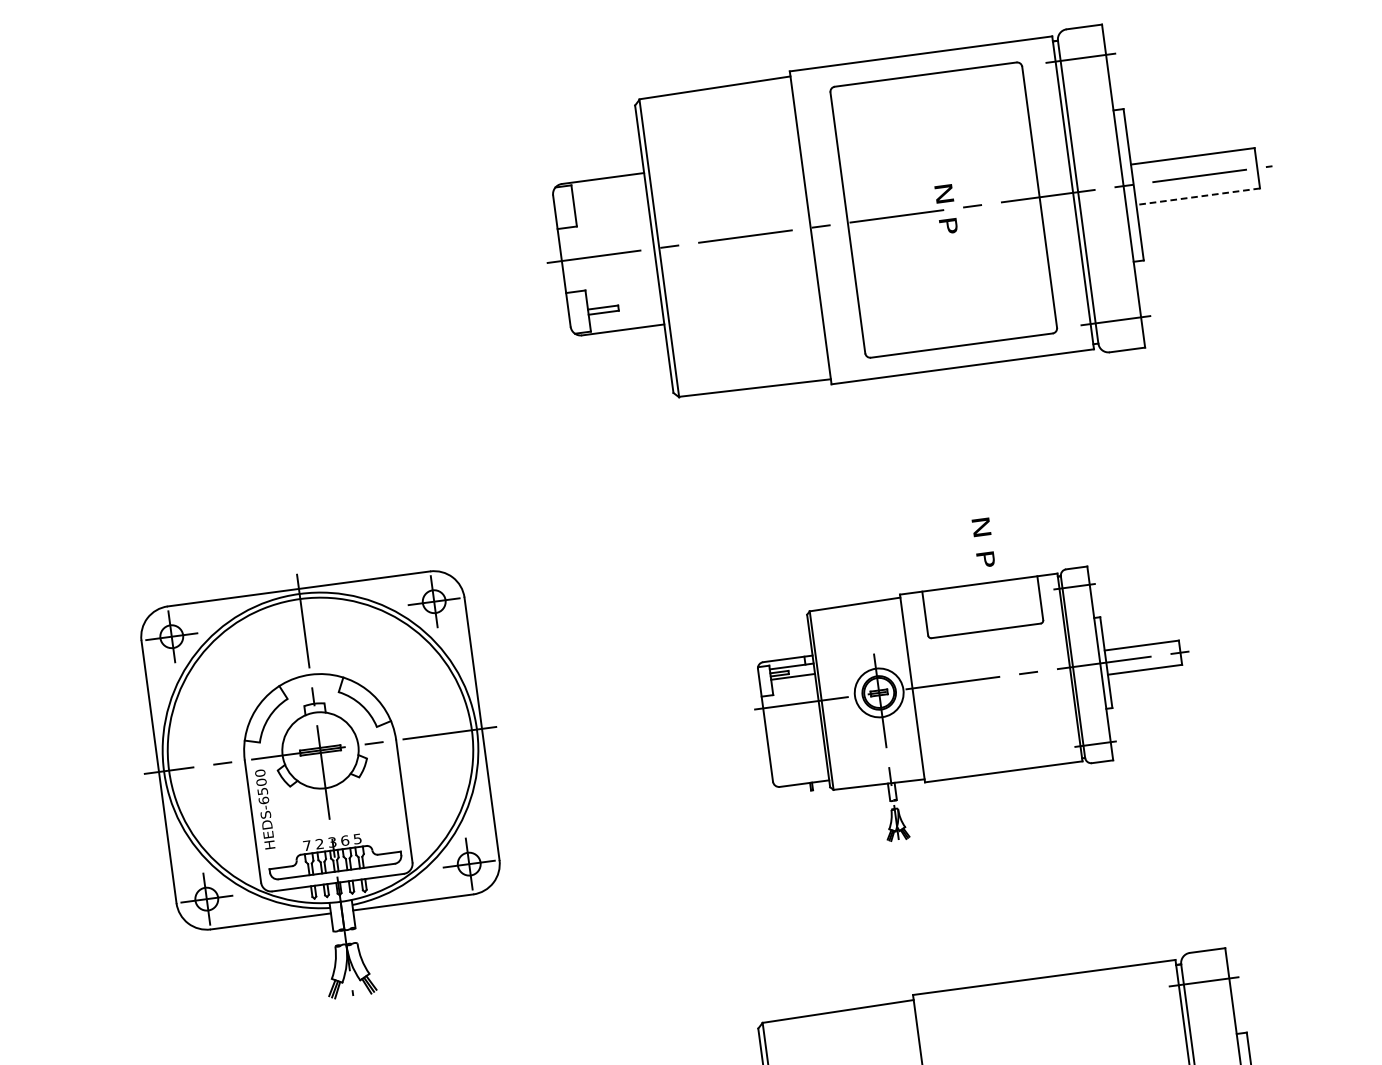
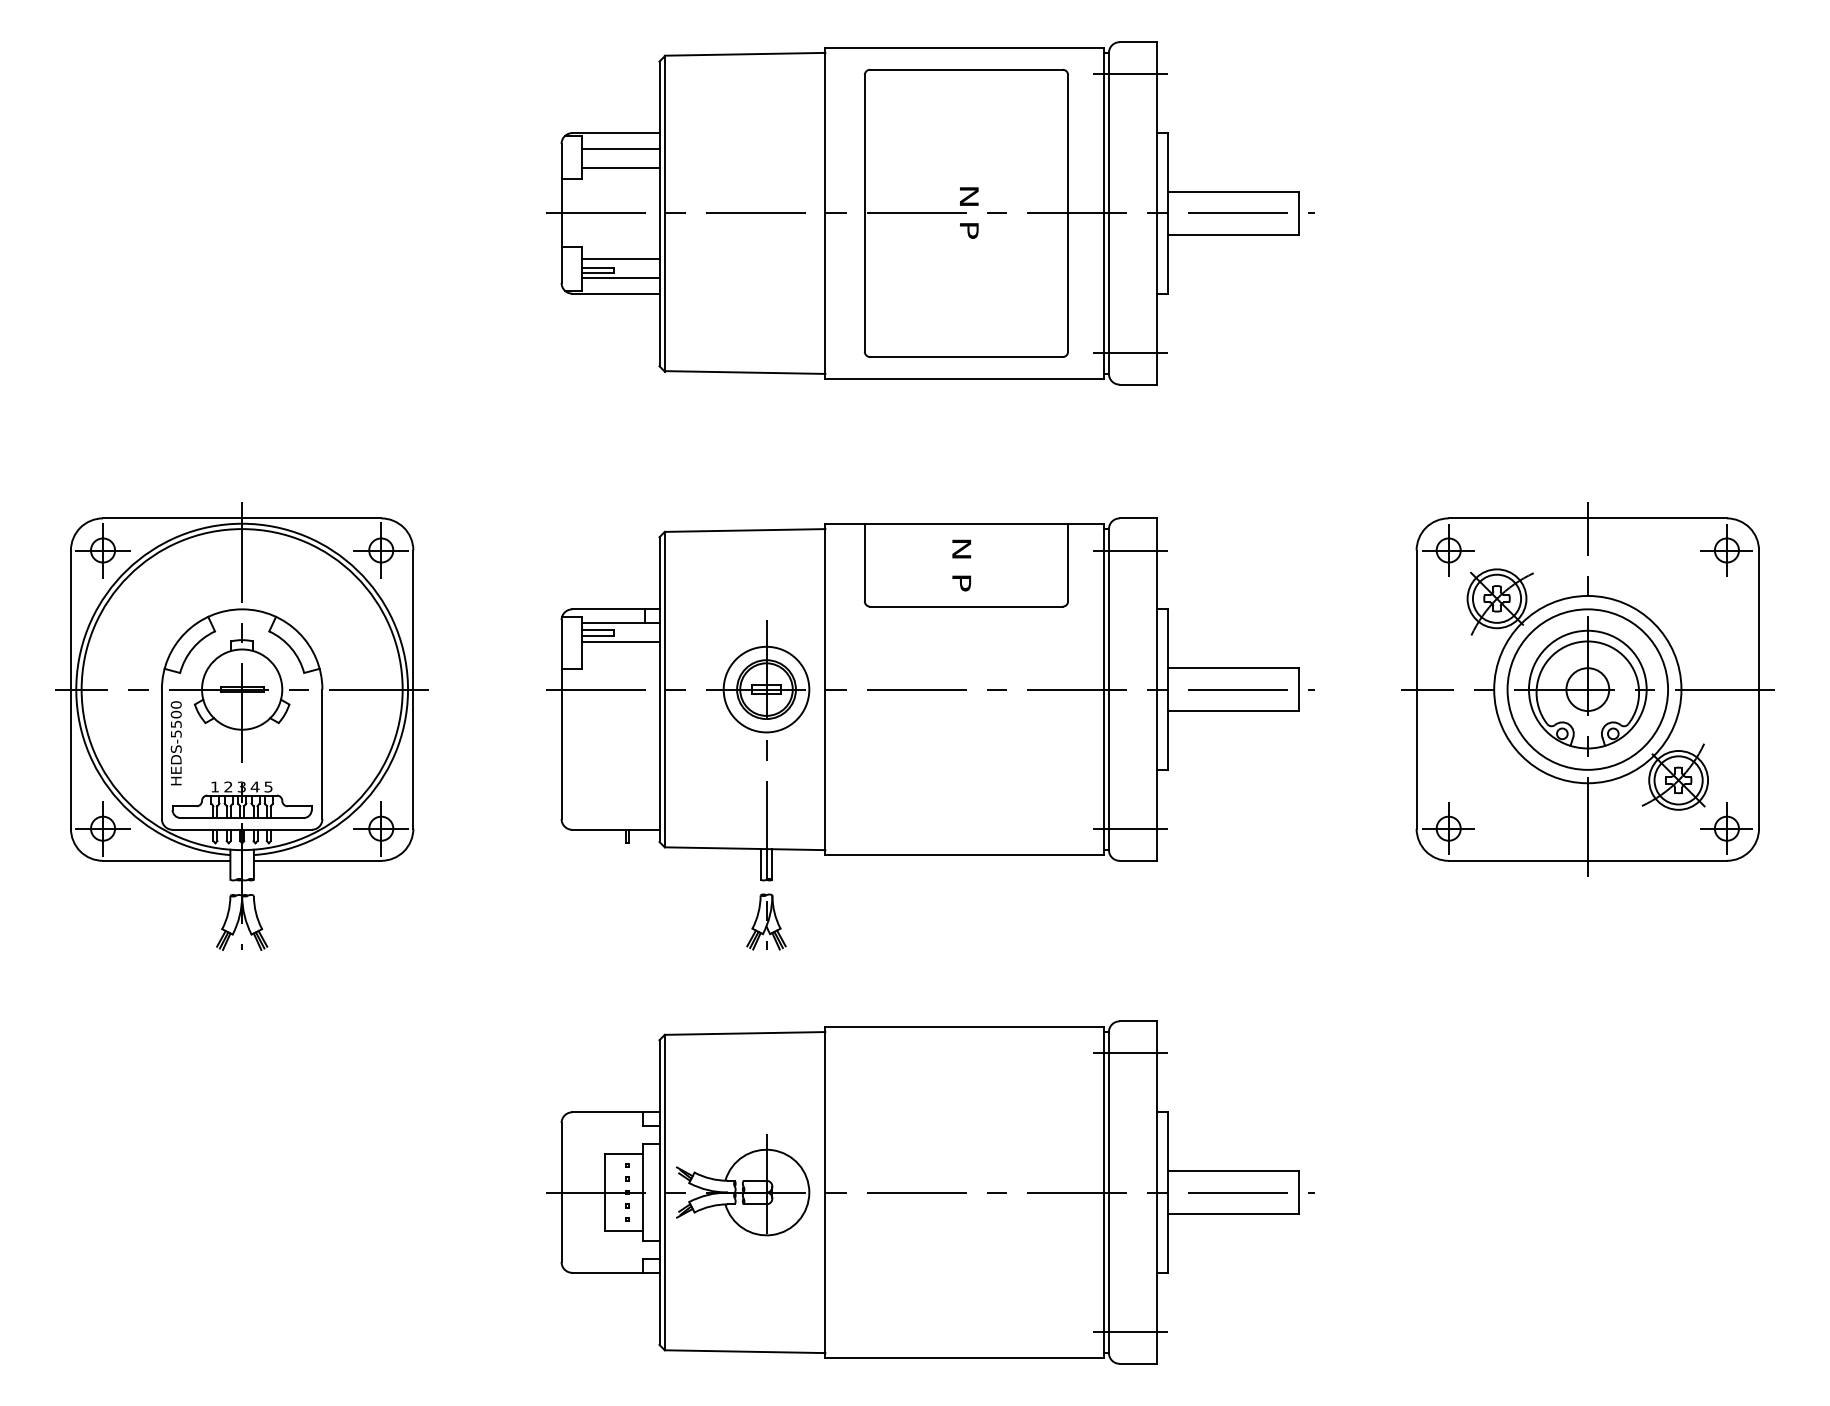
line: (609, 192) -> (620, 148), added
line: (1198, 196) -> (1233, 234), dashed -> solid
line: (611, 211) -> (620, 168), added
line: (623, 296) -> (620, 258), added
line: (625, 314) -> (620, 277), added
part: (975, 705) -> (930, 733), size x1.67
text: (263, 800) -> (175, 733), HEDS-6500 -> HEDS-5500
text: (344, 840) -> (254, 786), 6 -> 4
text: (306, 845) -> (214, 786), 7 -> 1

